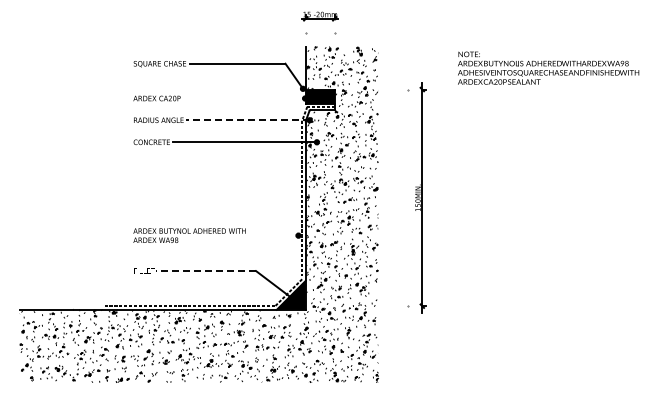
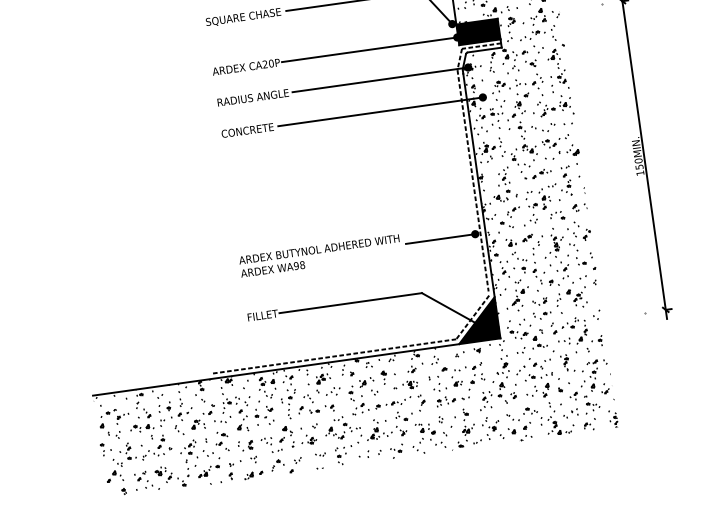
line: (243, 98) -> (369, 49), added
line: (248, 120) -> (380, 80), dashed -> solid
line: (273, 235) -> (439, 238), added
line: (206, 271) -> (351, 303), dashed -> solid

